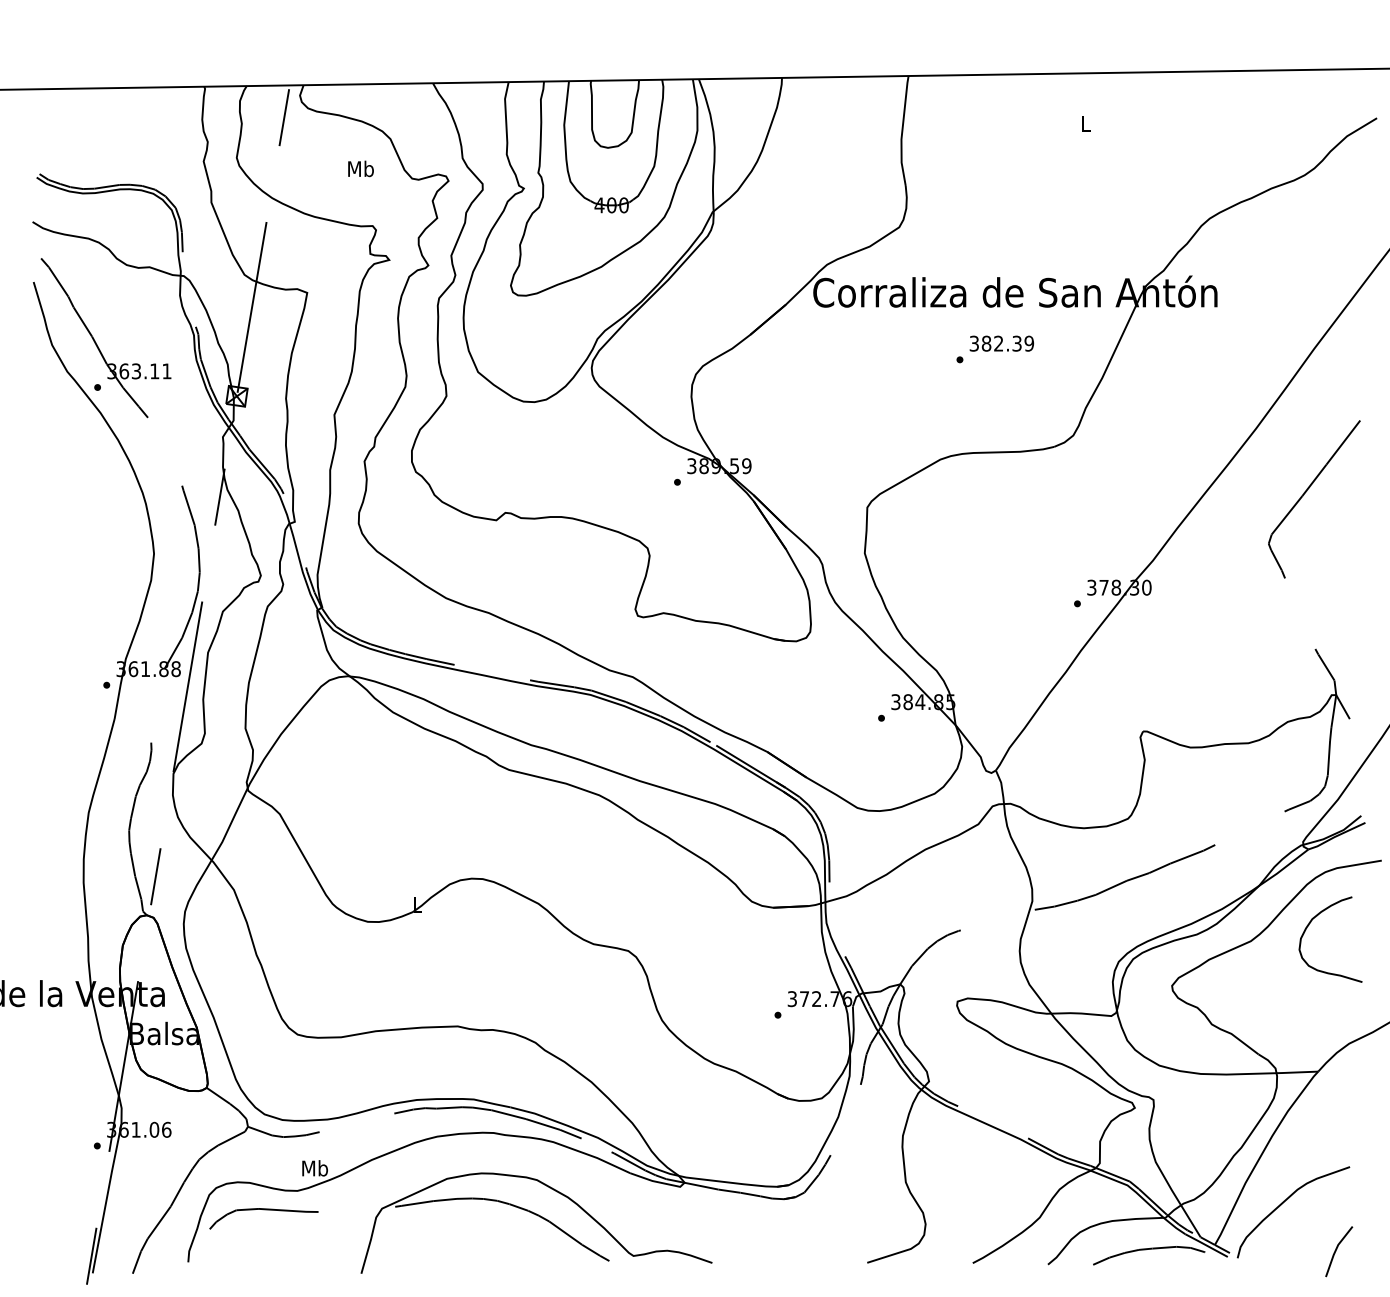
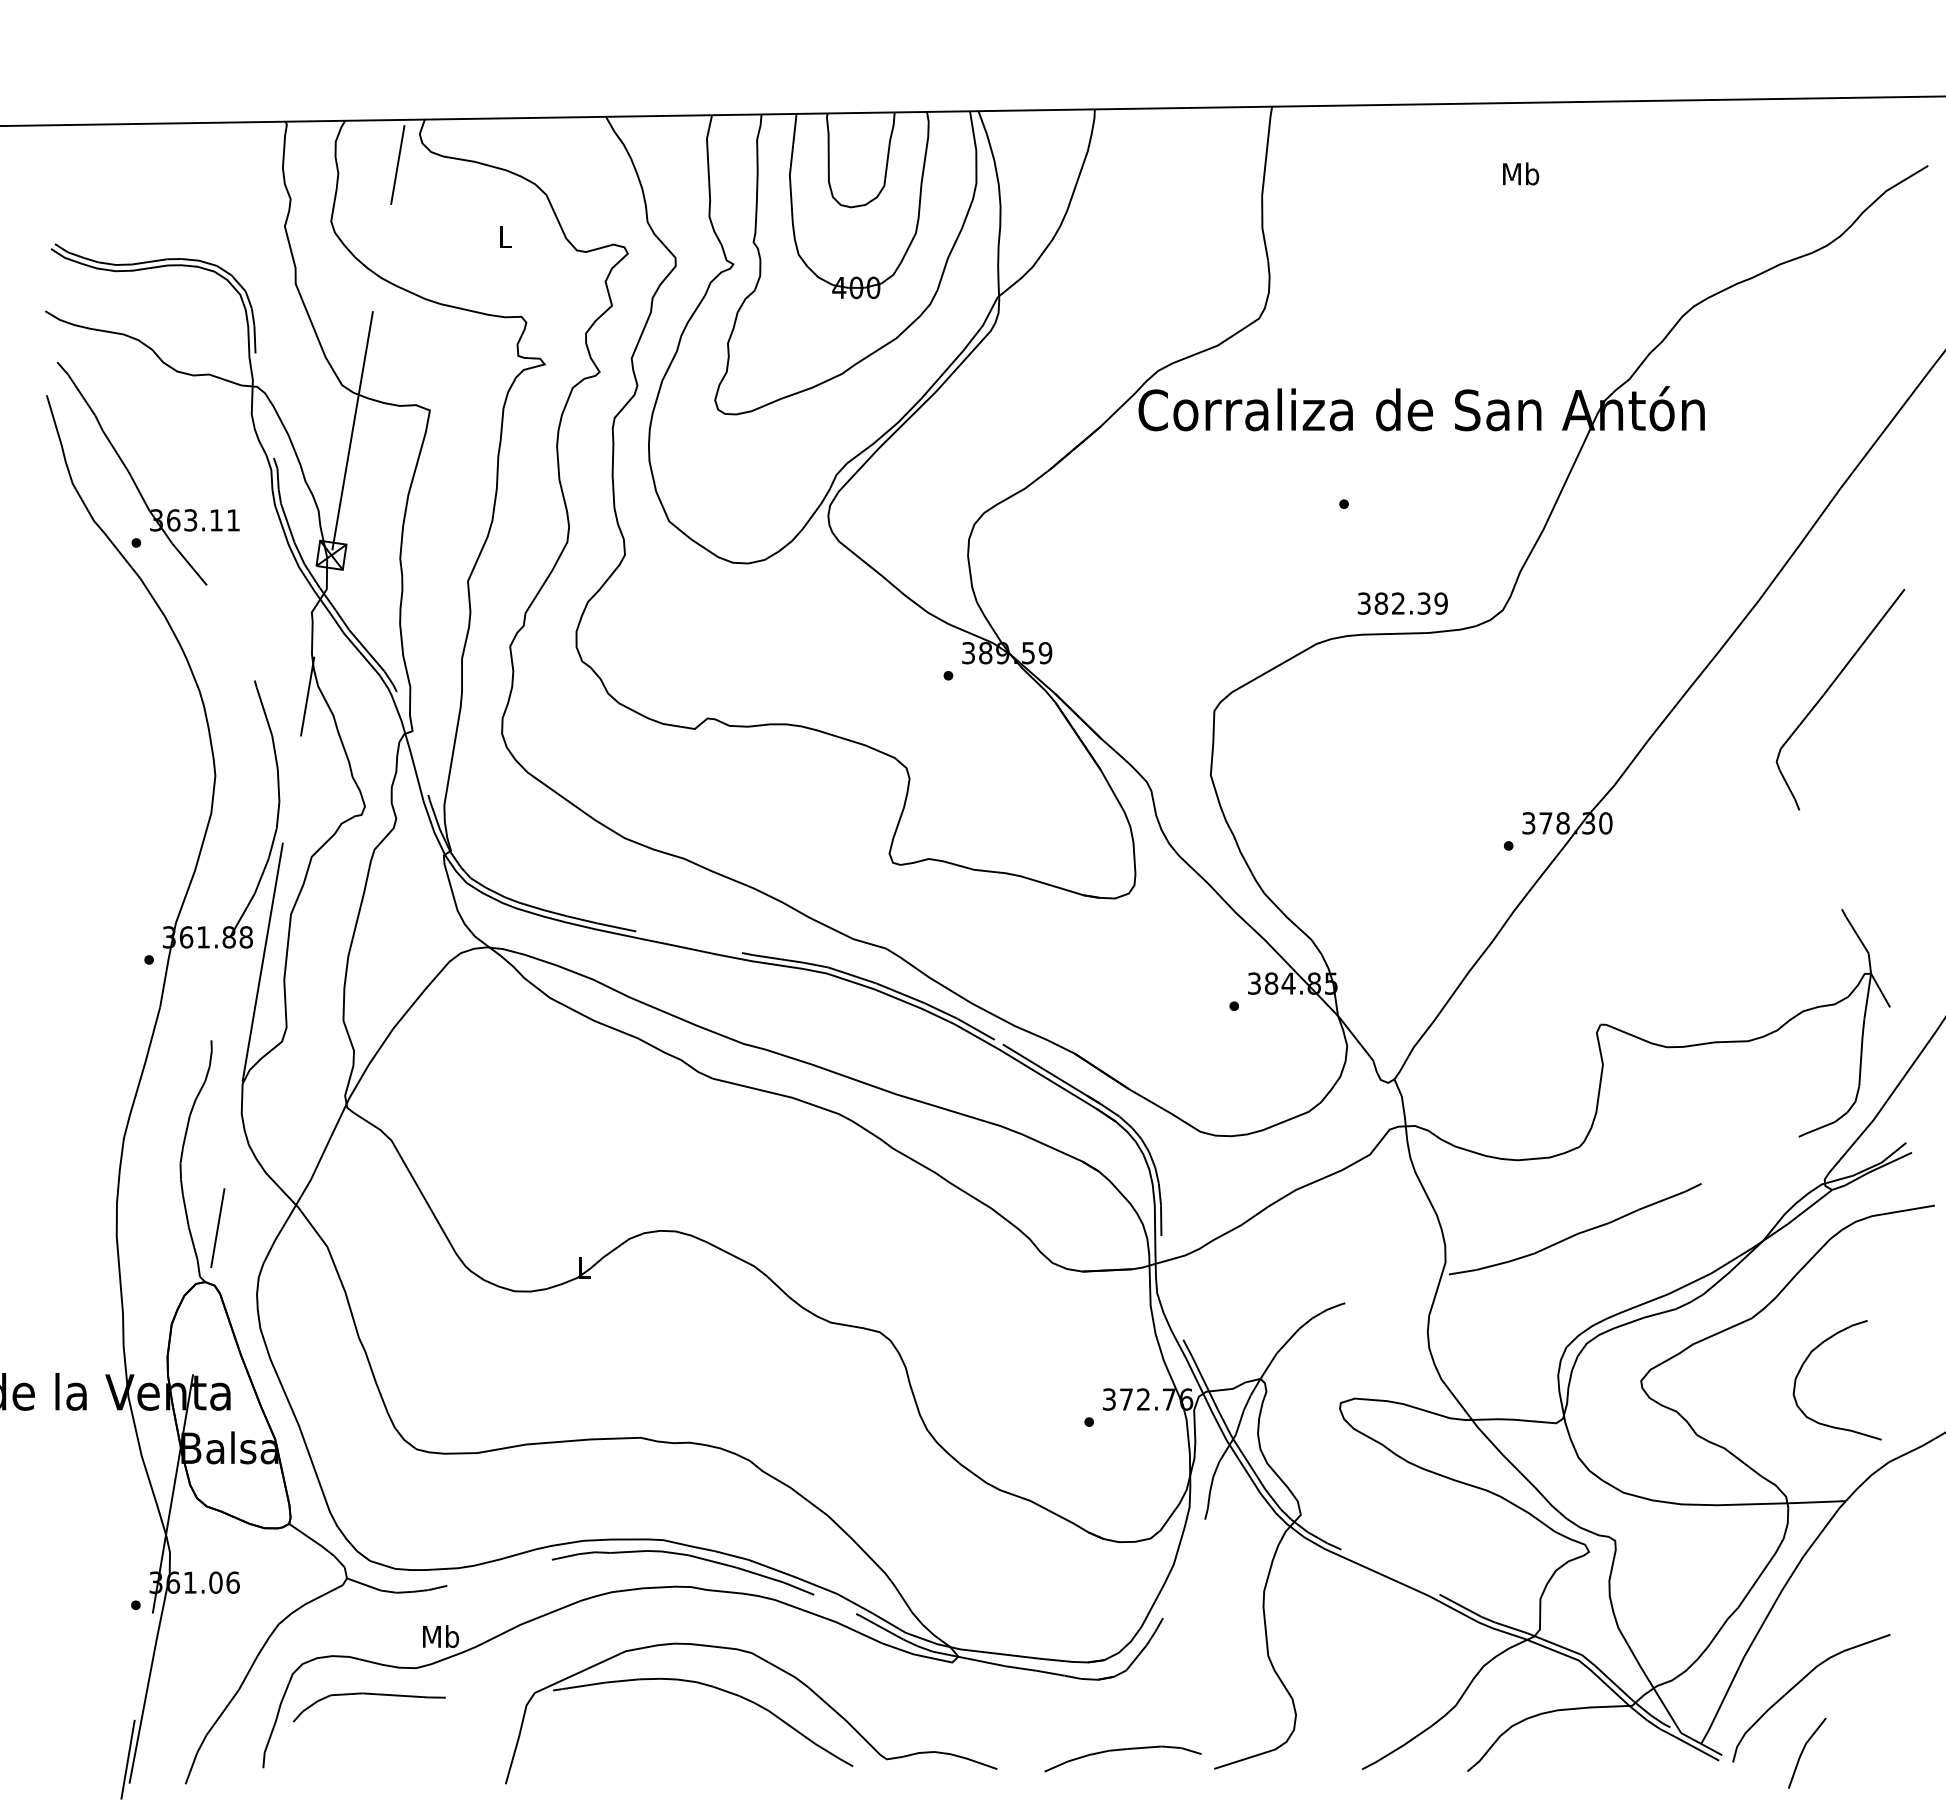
text: (1086, 123) -> (1521, 173), L -> Mb
text: (361, 168) -> (505, 236), Mb -> L
text: (1001, 343) -> (1402, 603), moved
curve: (1310, 924) -> (1808, 1358), moved
curve: (1148, 1249) -> (1122, 1750), moved
line: (1336, 1250) -> (1803, 1751), moved

